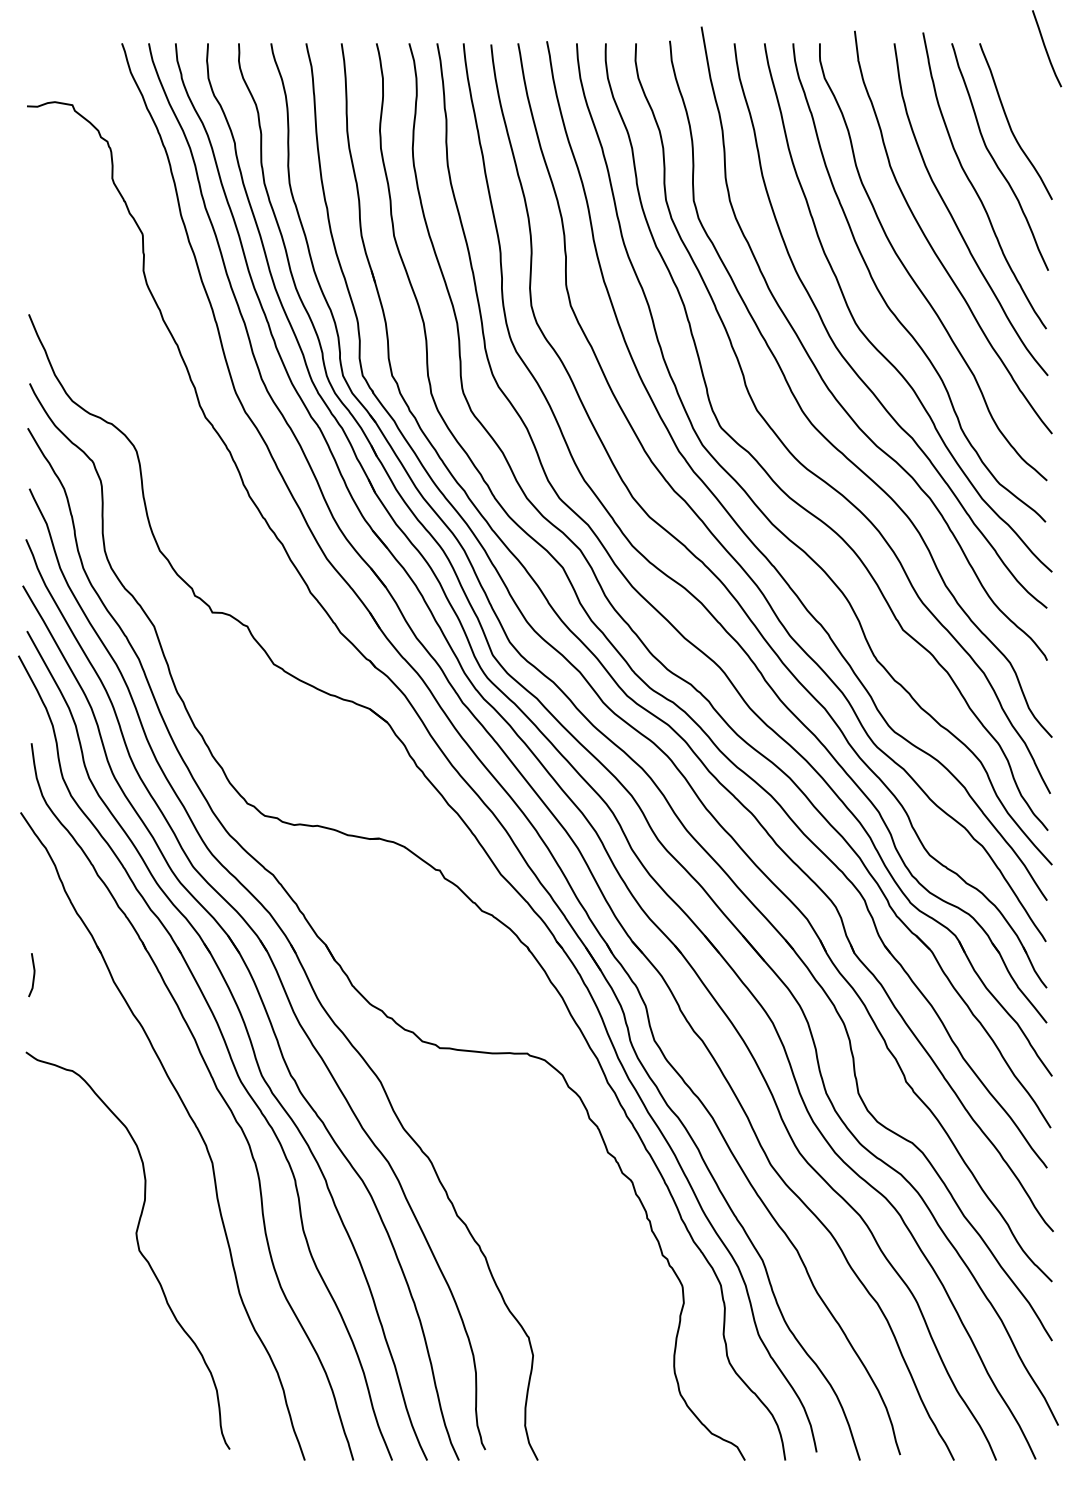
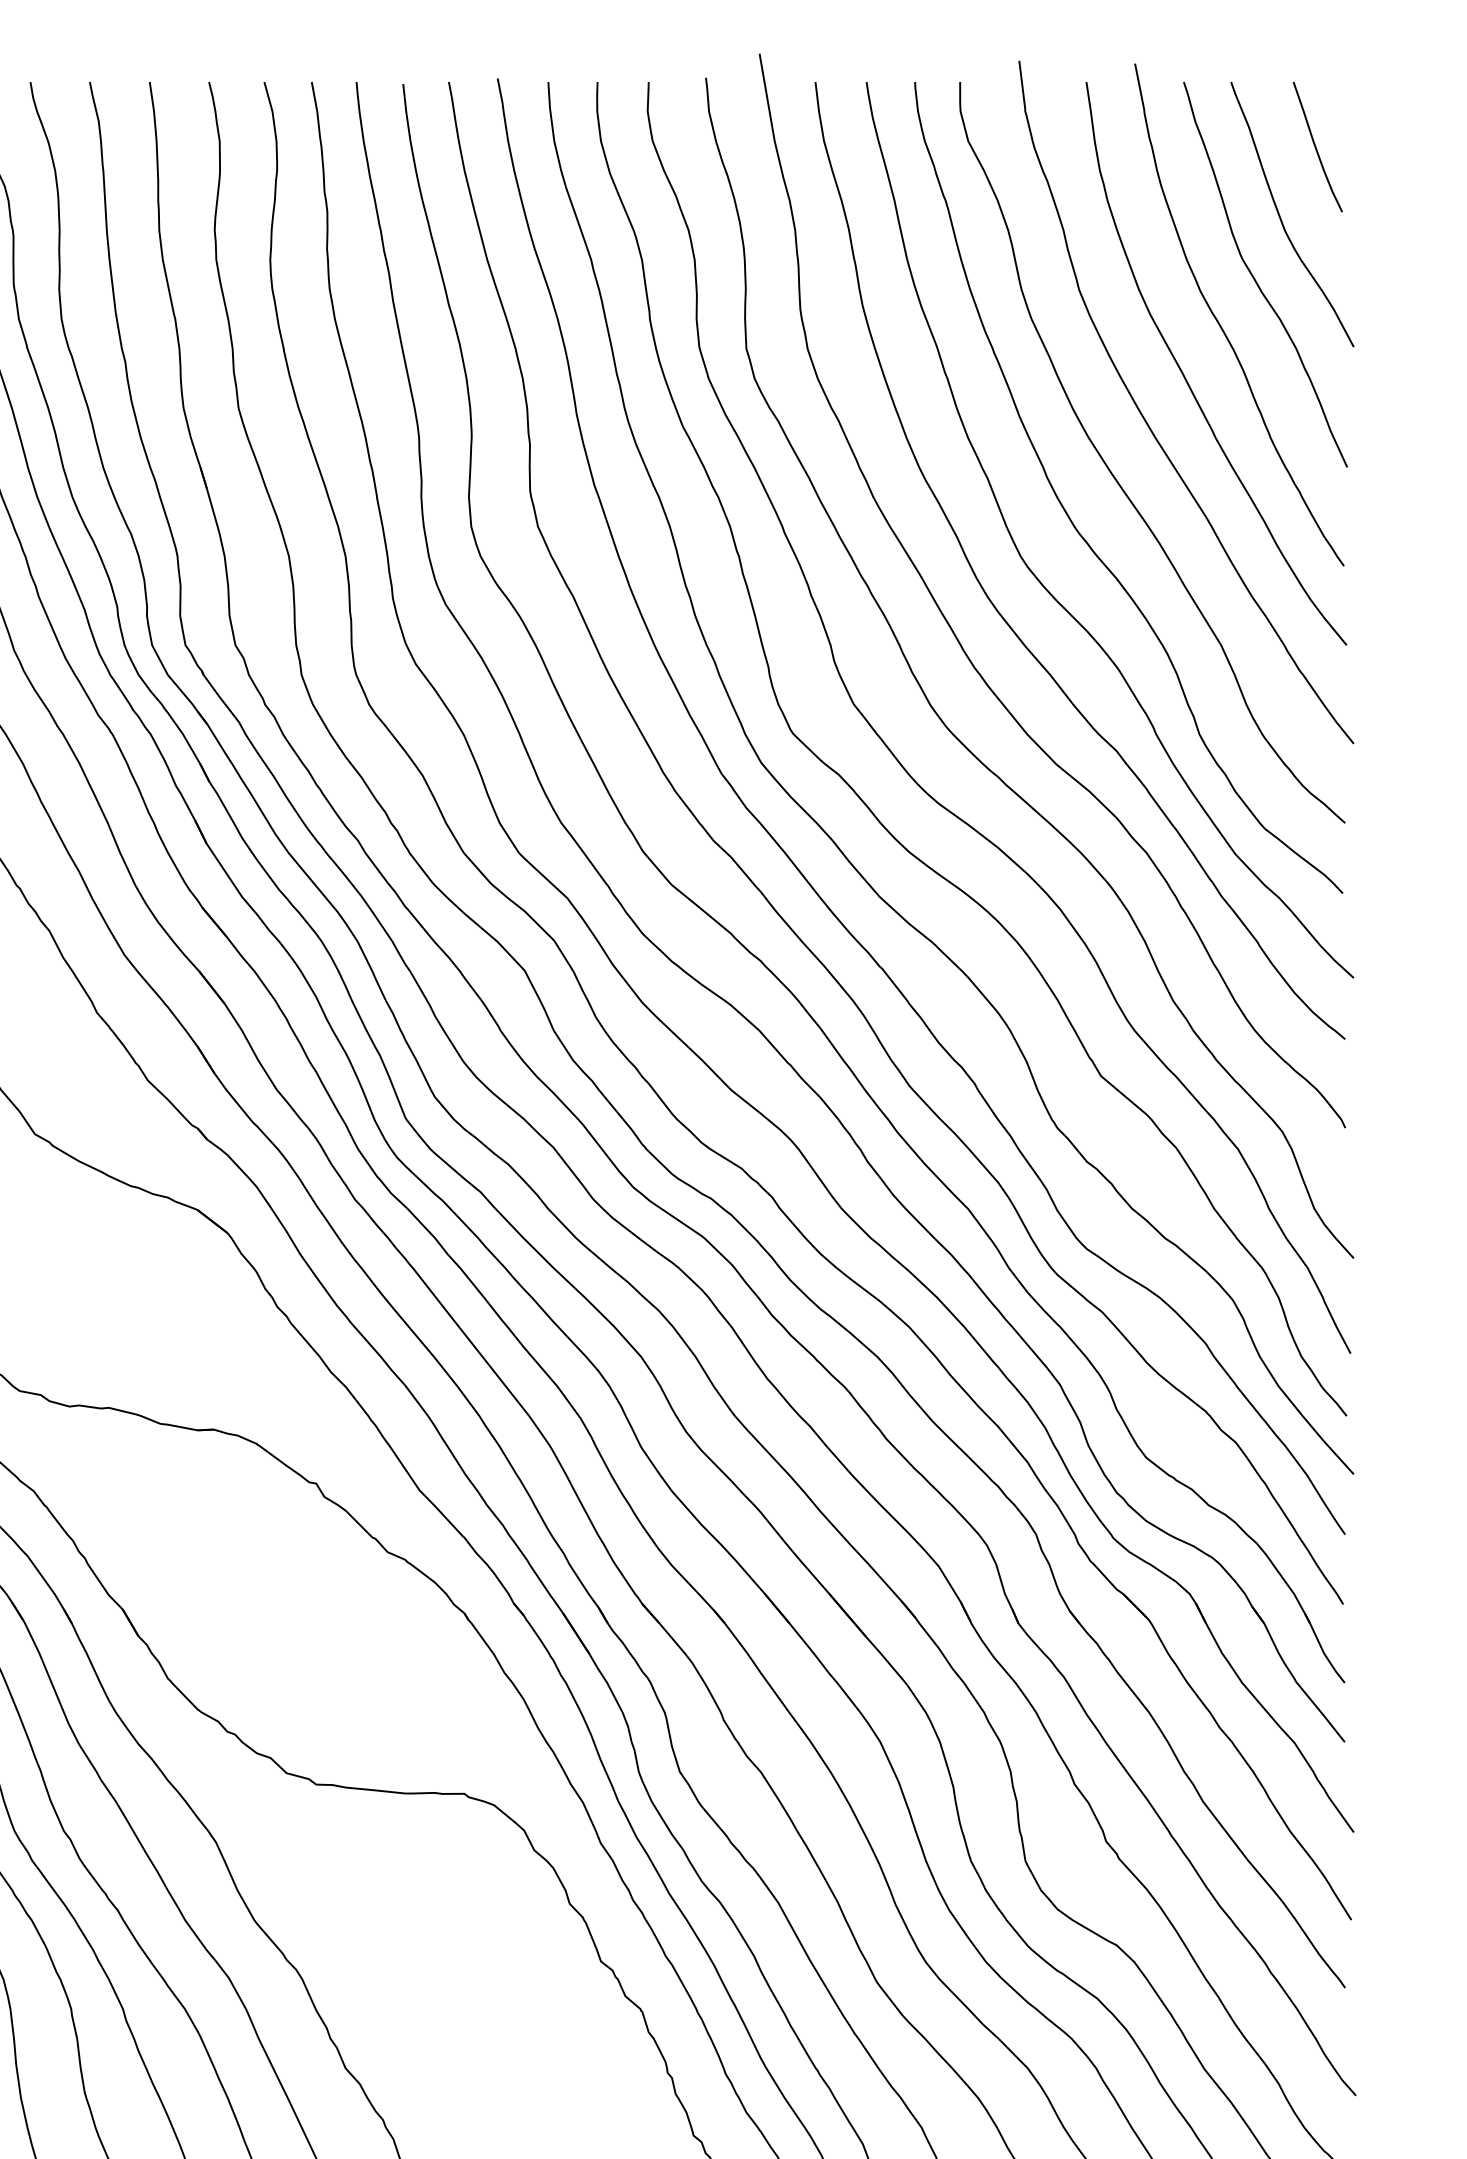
curve: (1046, 48) -> (1316, 146), moved

